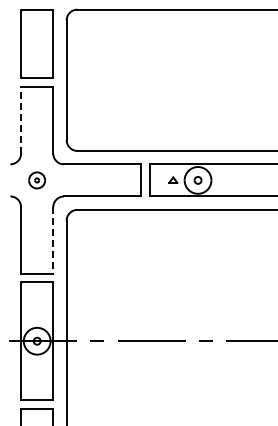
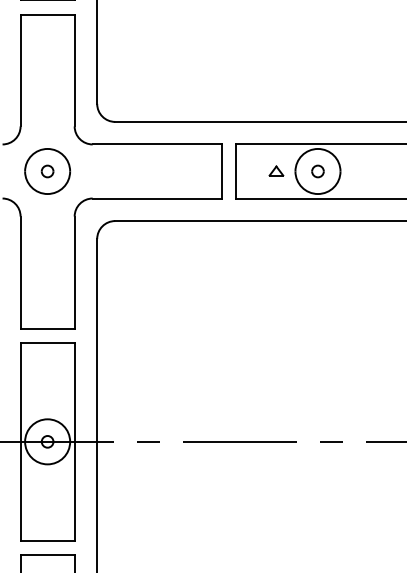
line: (21, 119) -> (21, 69), dashed -> solid
part: (36, 180) -> (46, 171), size x1.67
line: (53, 241) -> (75, 274), dashed -> solid

